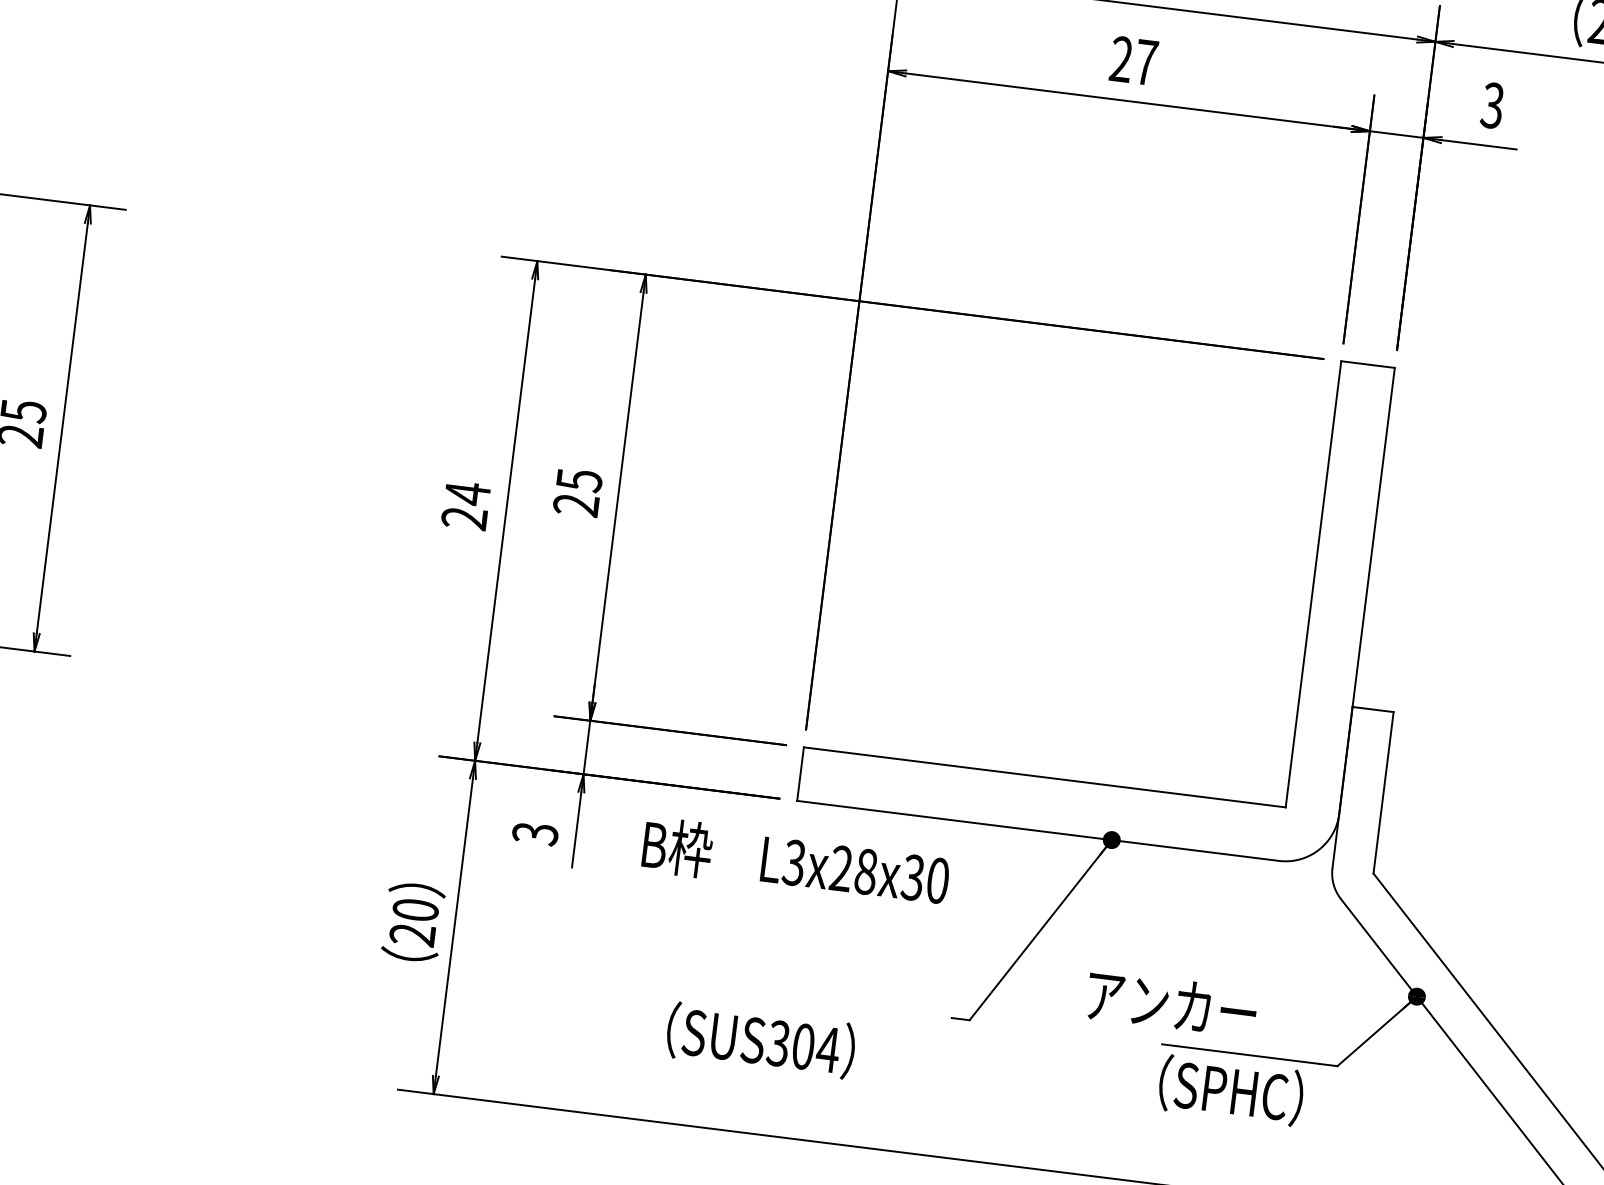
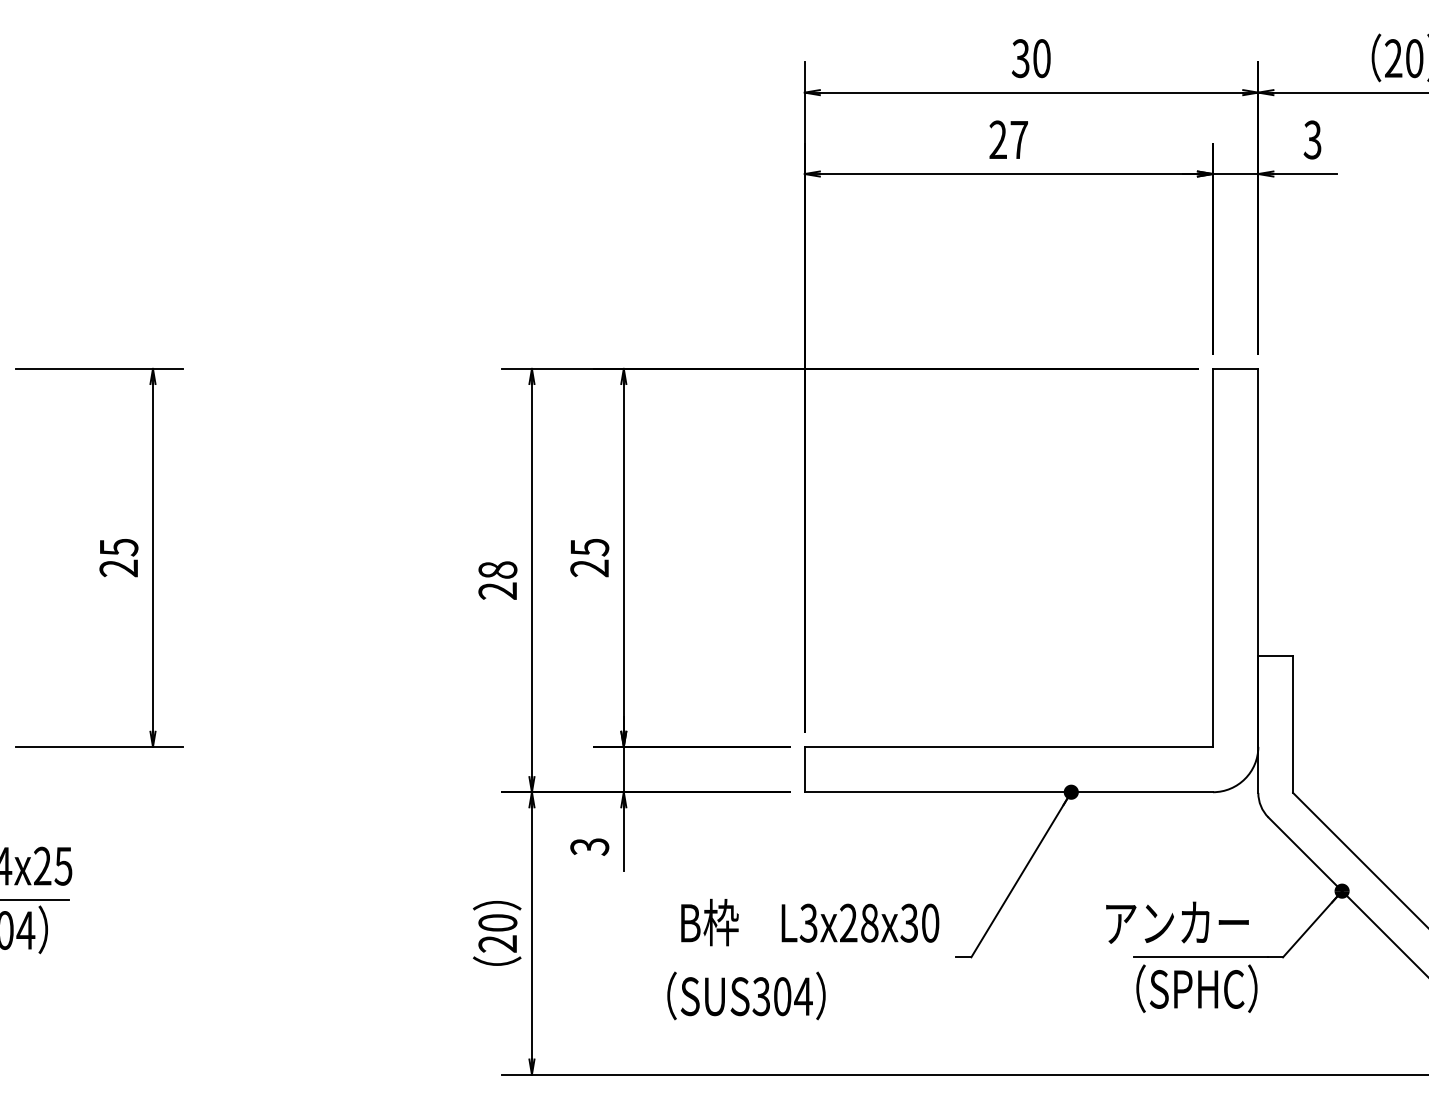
text: (467, 492) -> (497, 569), 24 -> 28
text: (796, 862) -> (810, 922), moved
text: (1171, 1003) -> (1177, 922), moved
text: (761, 1040) -> (746, 995), moved

